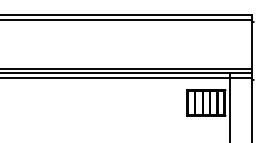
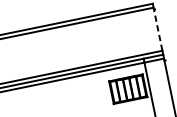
line: (252, 43) -> (158, 28), solid -> dashed

